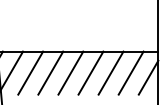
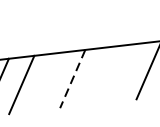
line: (50, 72) -> (46, 81), removed
line: (90, 72) -> (97, 75), removed
line: (110, 72) -> (122, 72), removed
line: (70, 73) -> (72, 79), solid -> dashed

